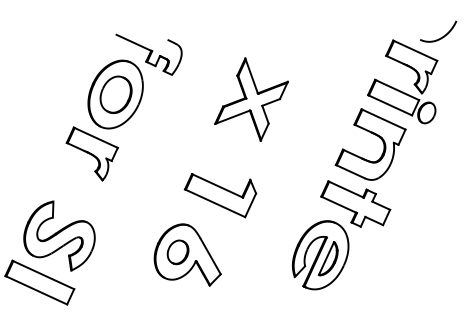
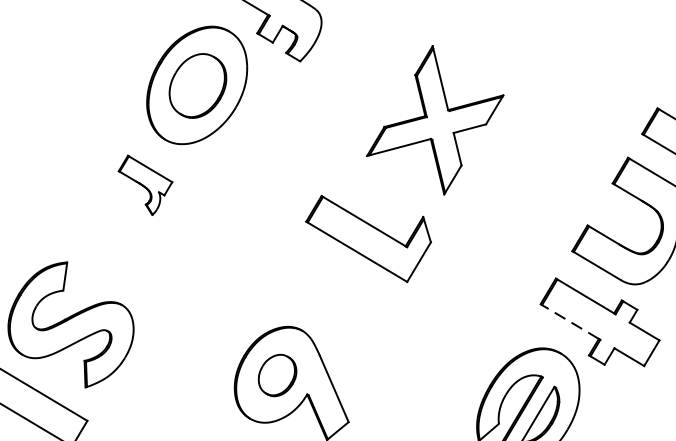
part: (91, 153) -> (143, 184), size x0.6
part: (220, 195) -> (367, 239), moved
line: (338, 204) -> (569, 321), solid -> dashed

